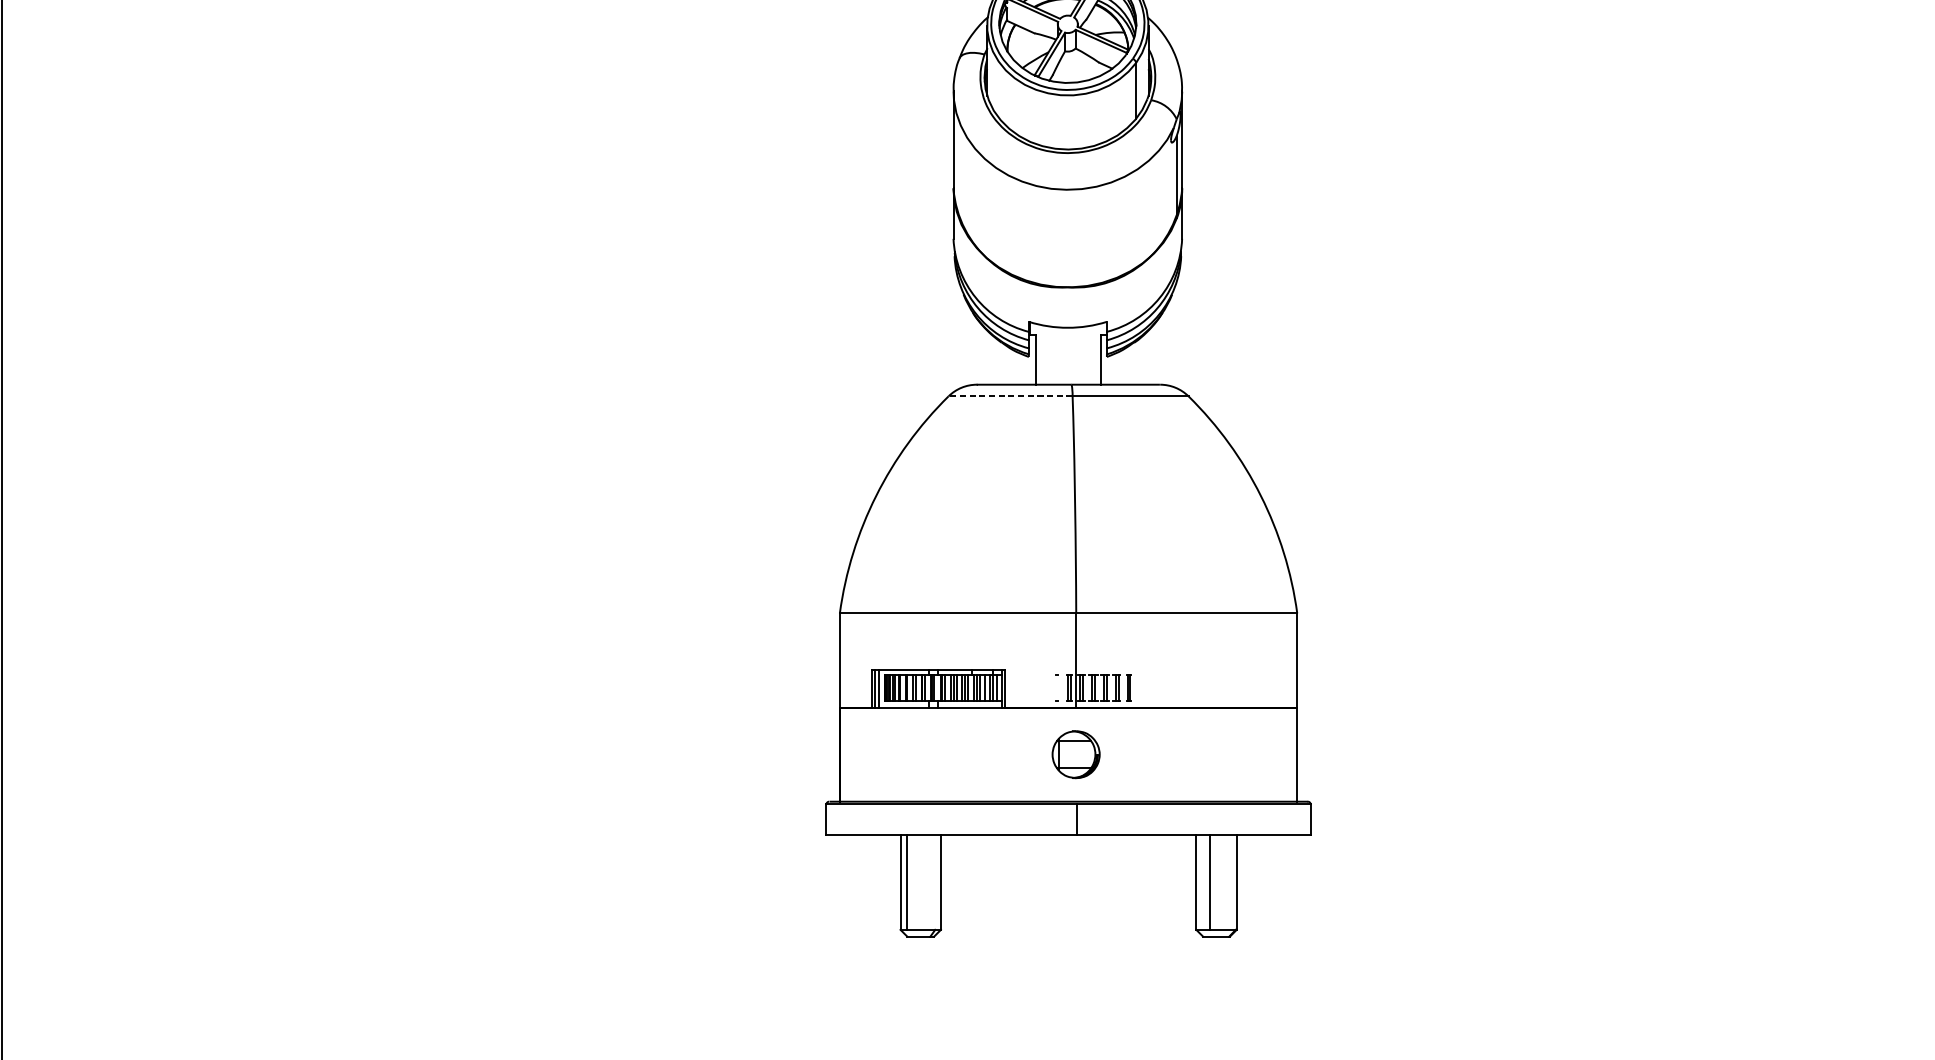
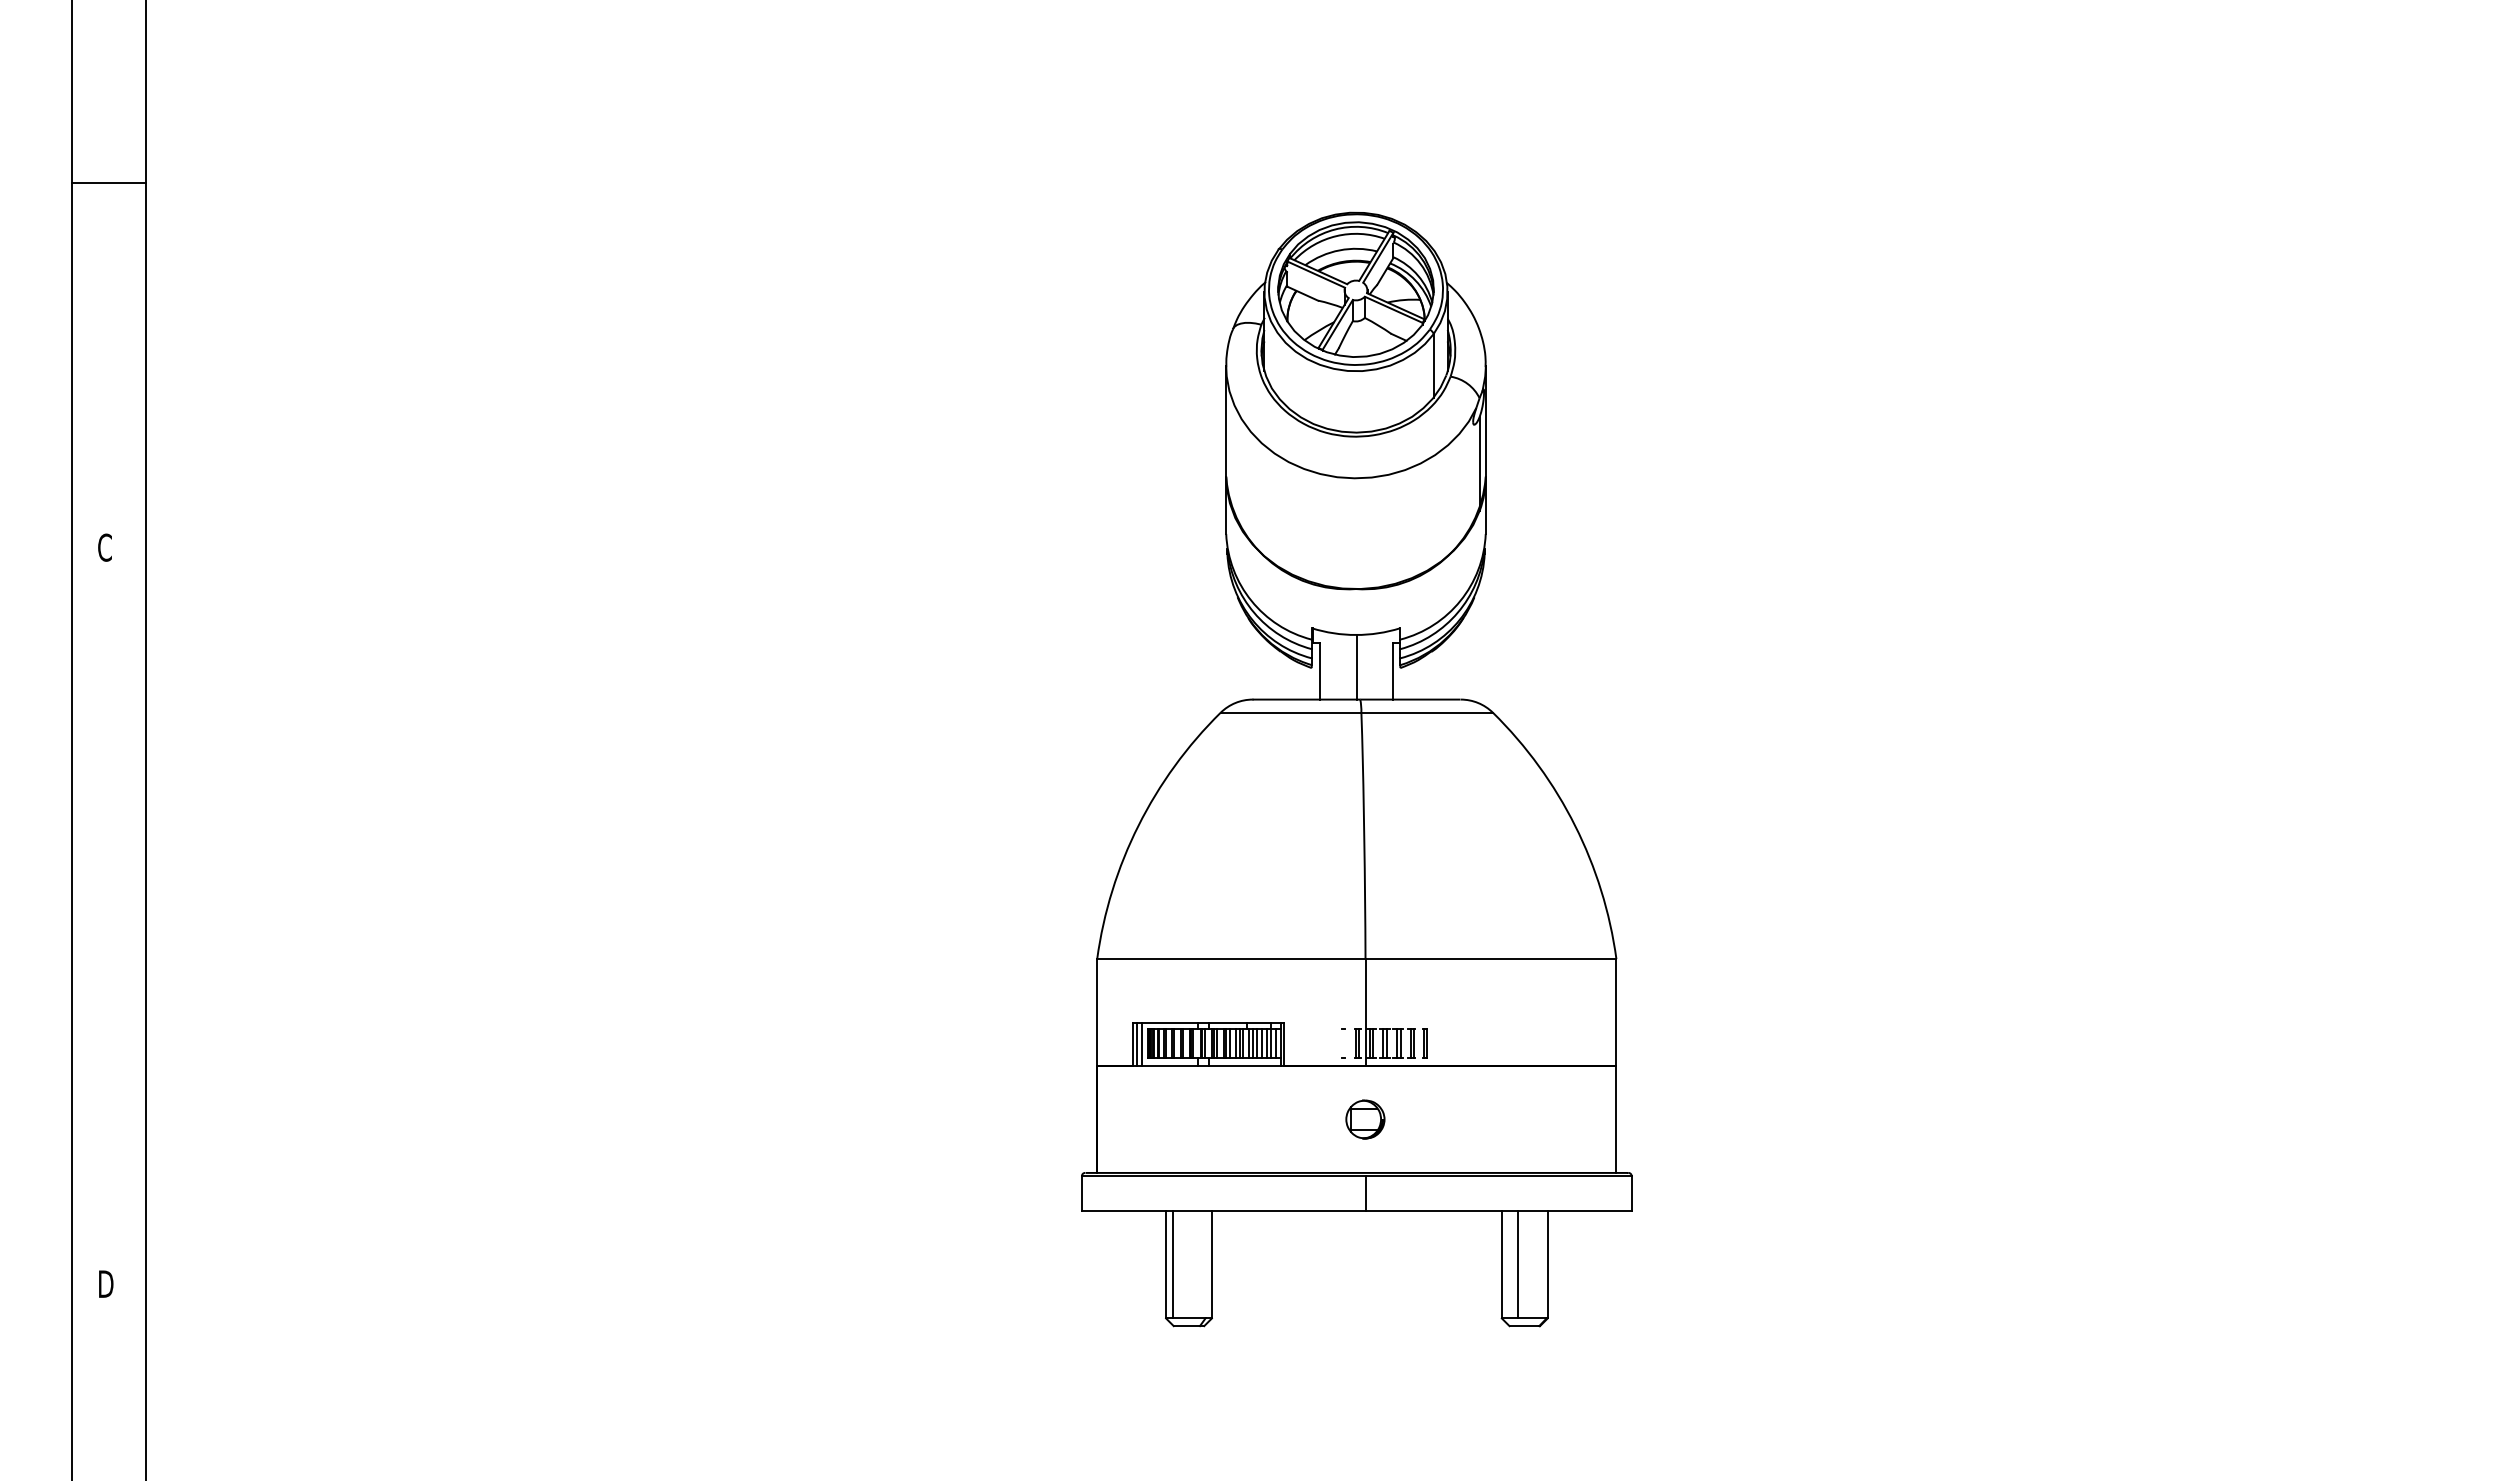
line: (1068, 355) -> (1356, 666), added
line: (1010, 396) -> (1290, 712), dashed -> solid
part: (1076, 754) -> (1365, 1119), size x0.71

